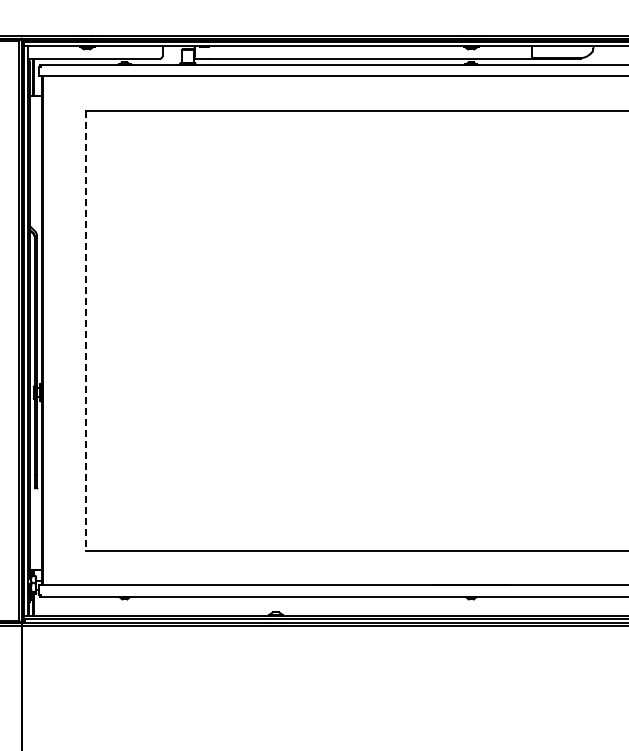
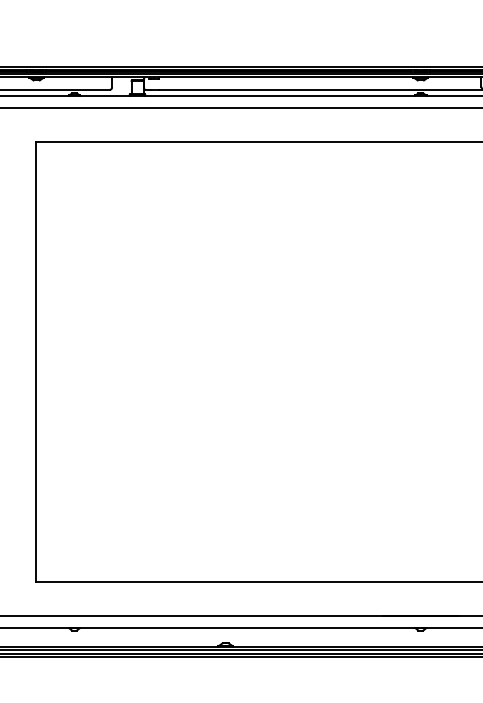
line: (86, 330) -> (36, 361), dashed -> solid

